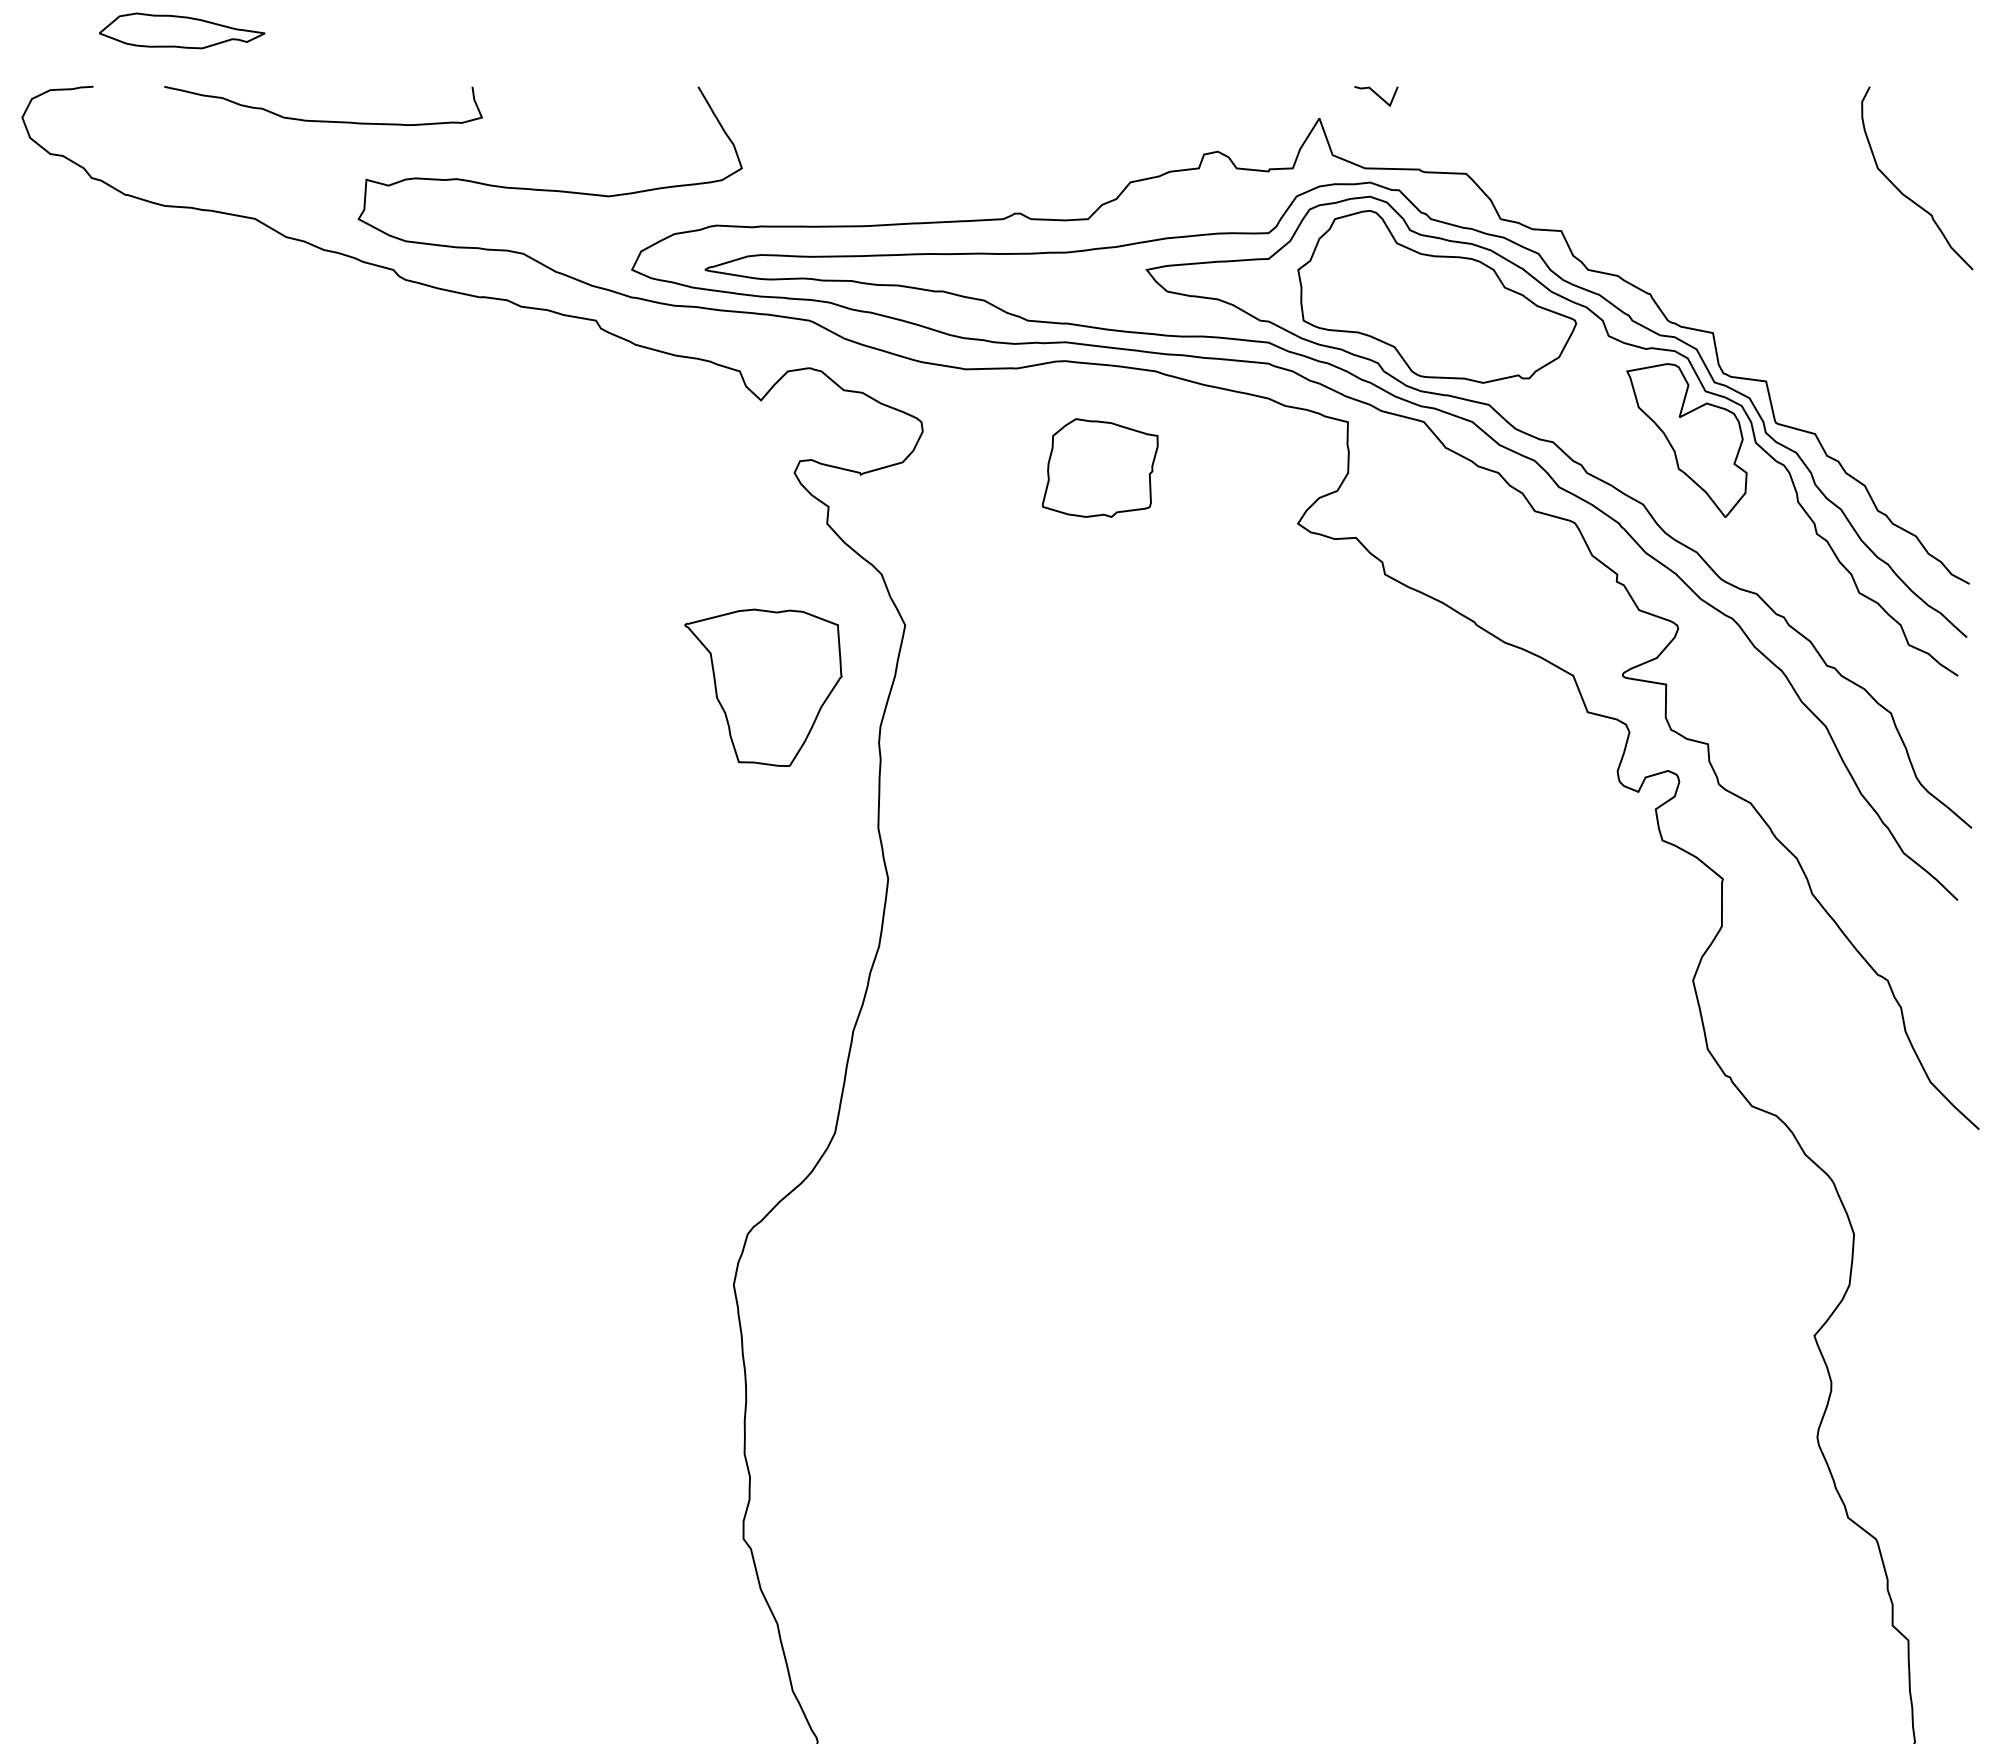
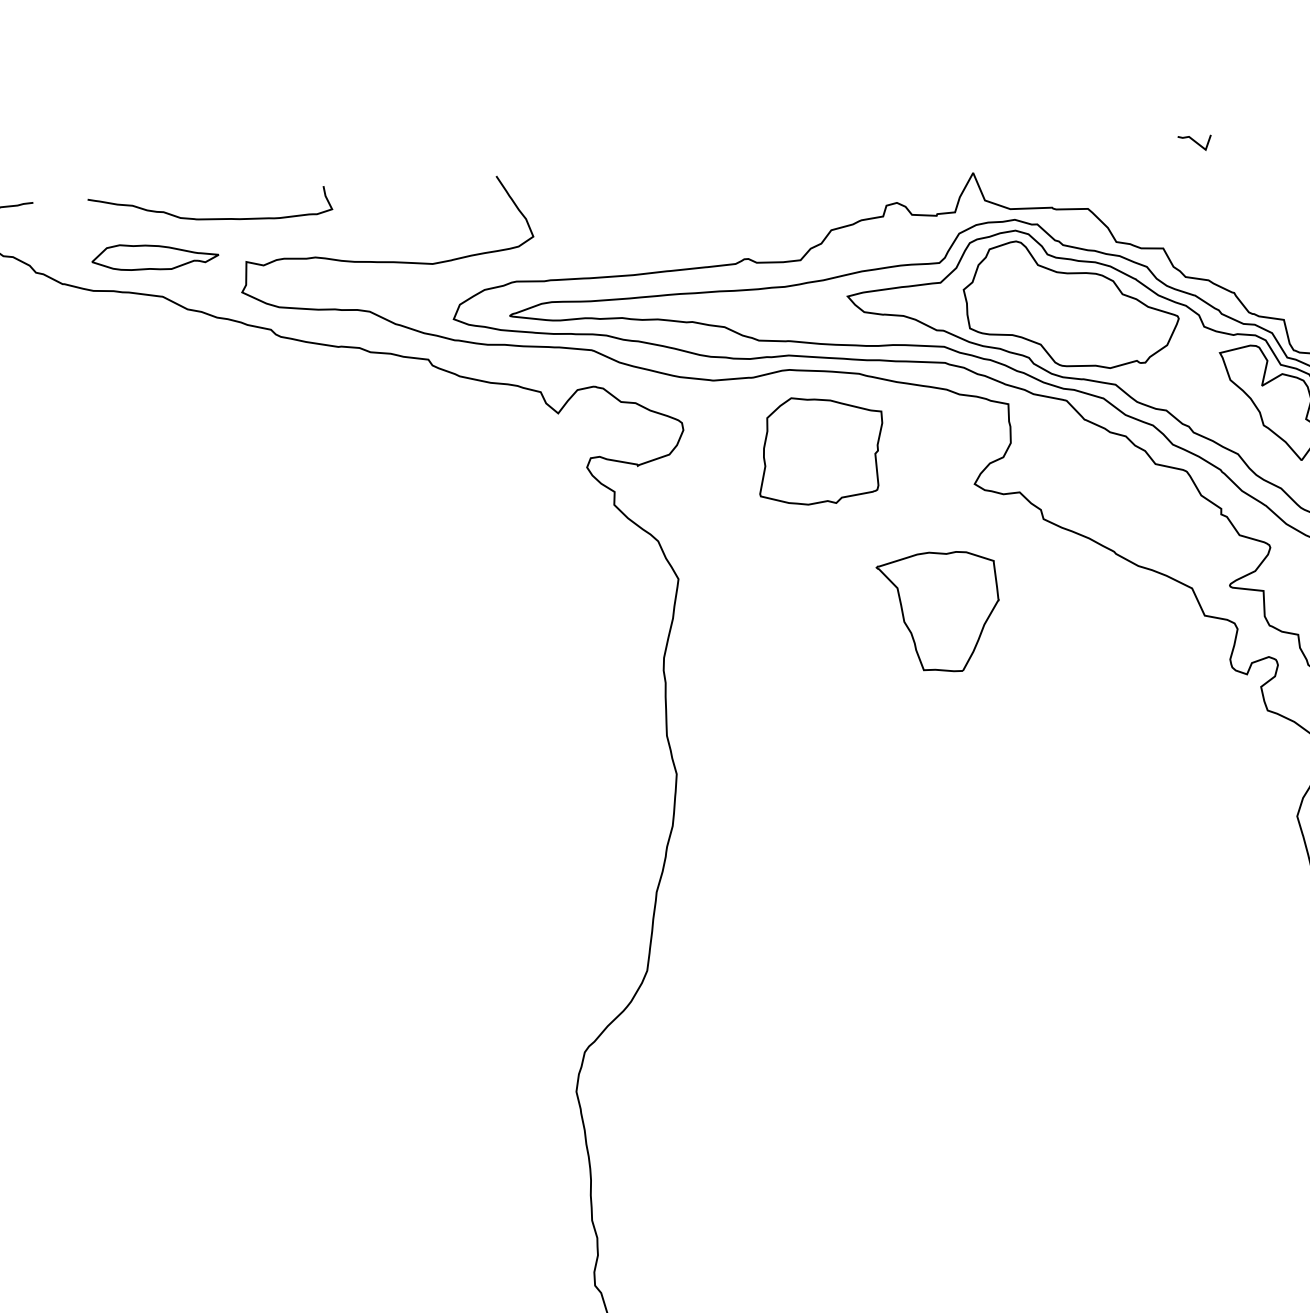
part: (182, 30) -> (155, 256), moved
line: (1376, 95) -> (1194, 142), moved
part: (1100, 467) -> (821, 449), size x1.43
part: (763, 687) -> (939, 611), moved

